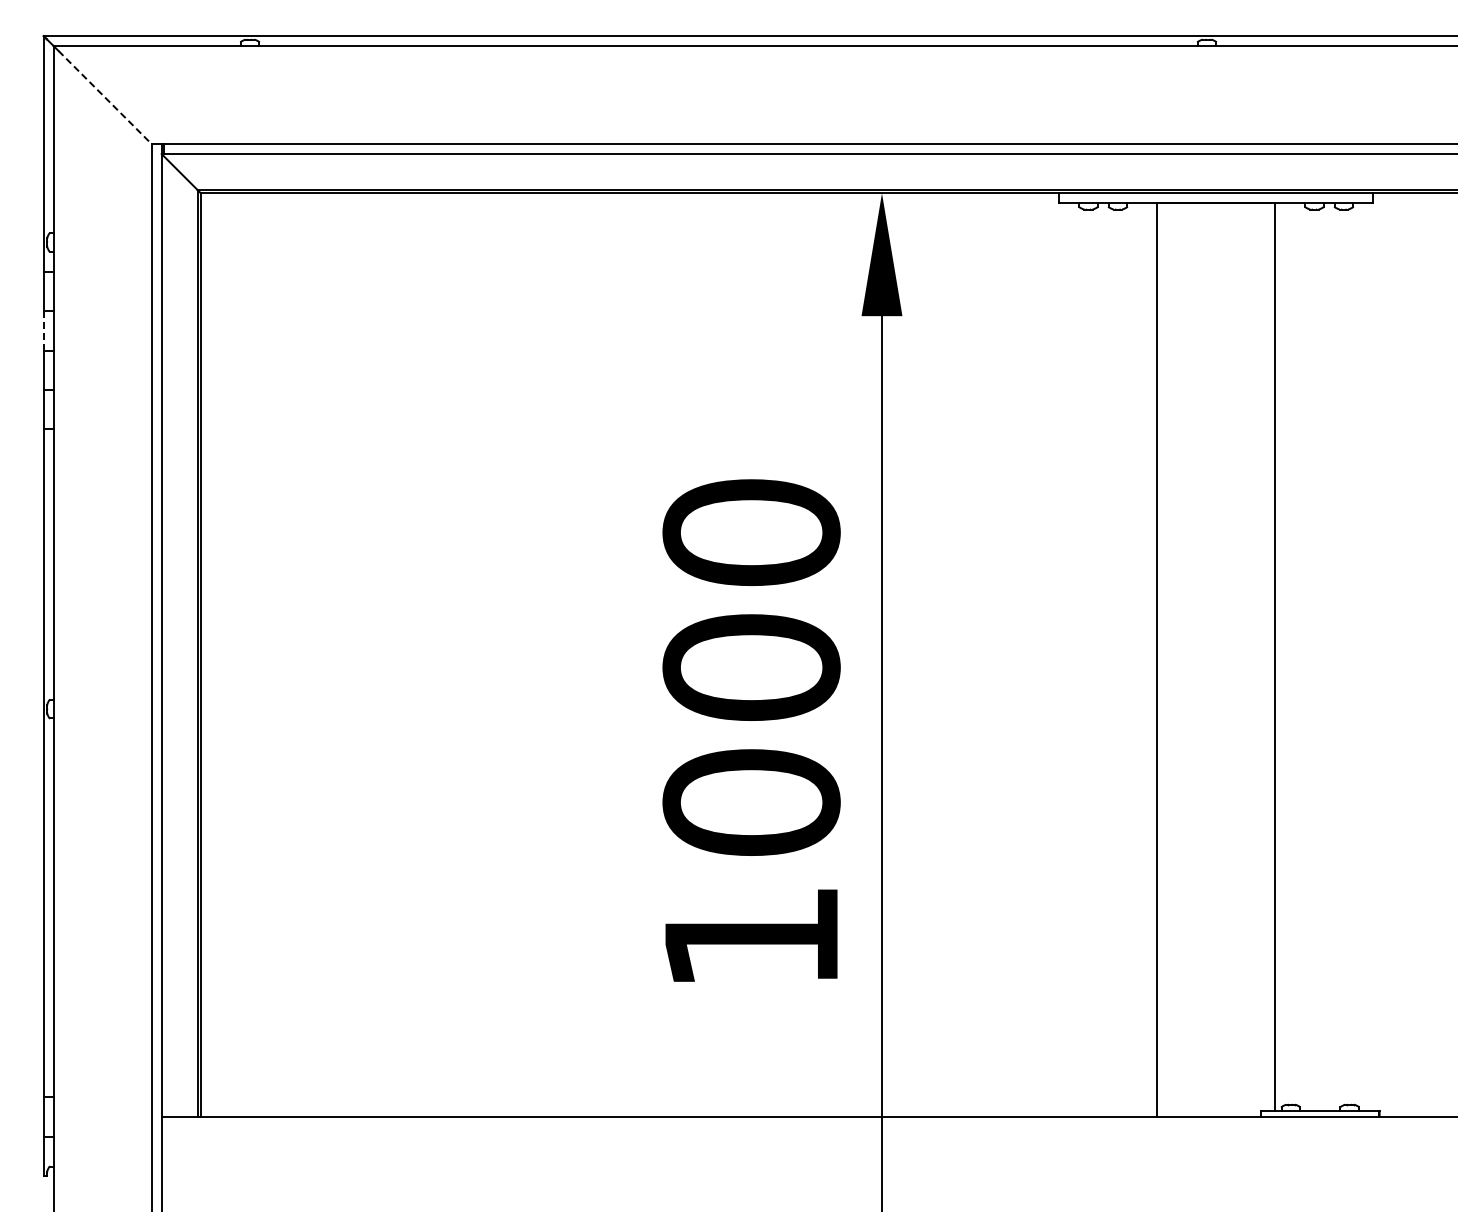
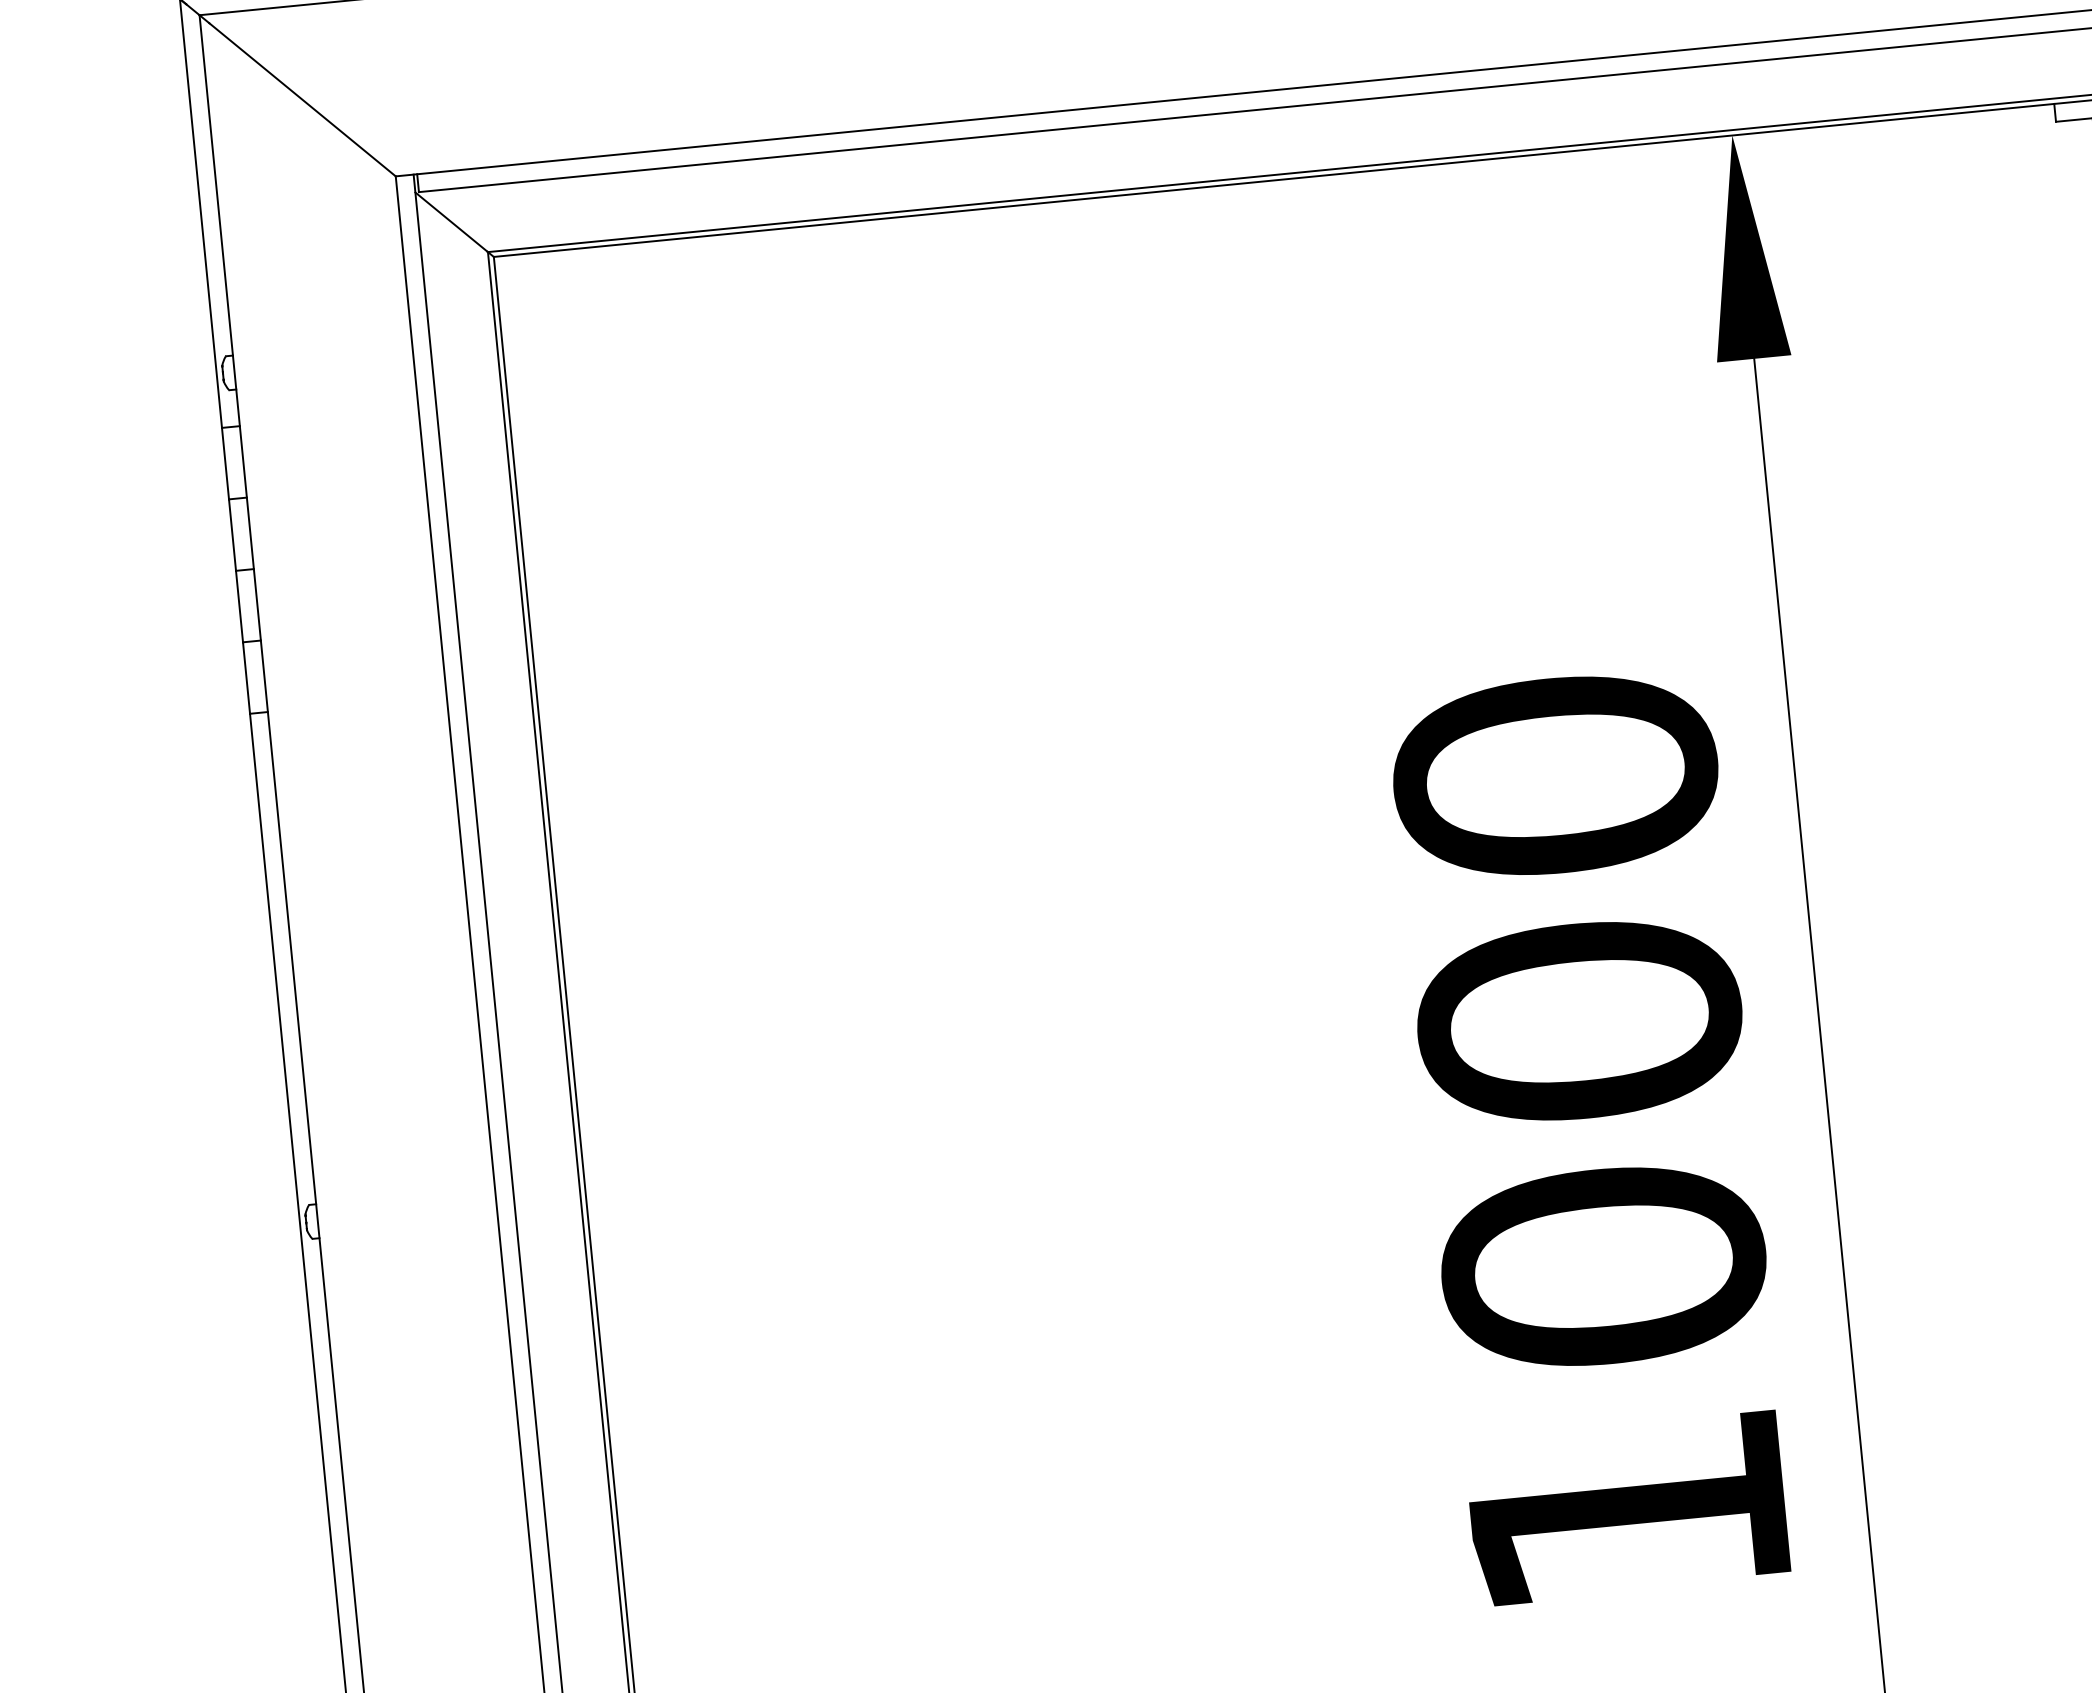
line: (105, 97) -> (303, 99), dashed -> solid
line: (43, 330) -> (232, 534), dashed -> solid

